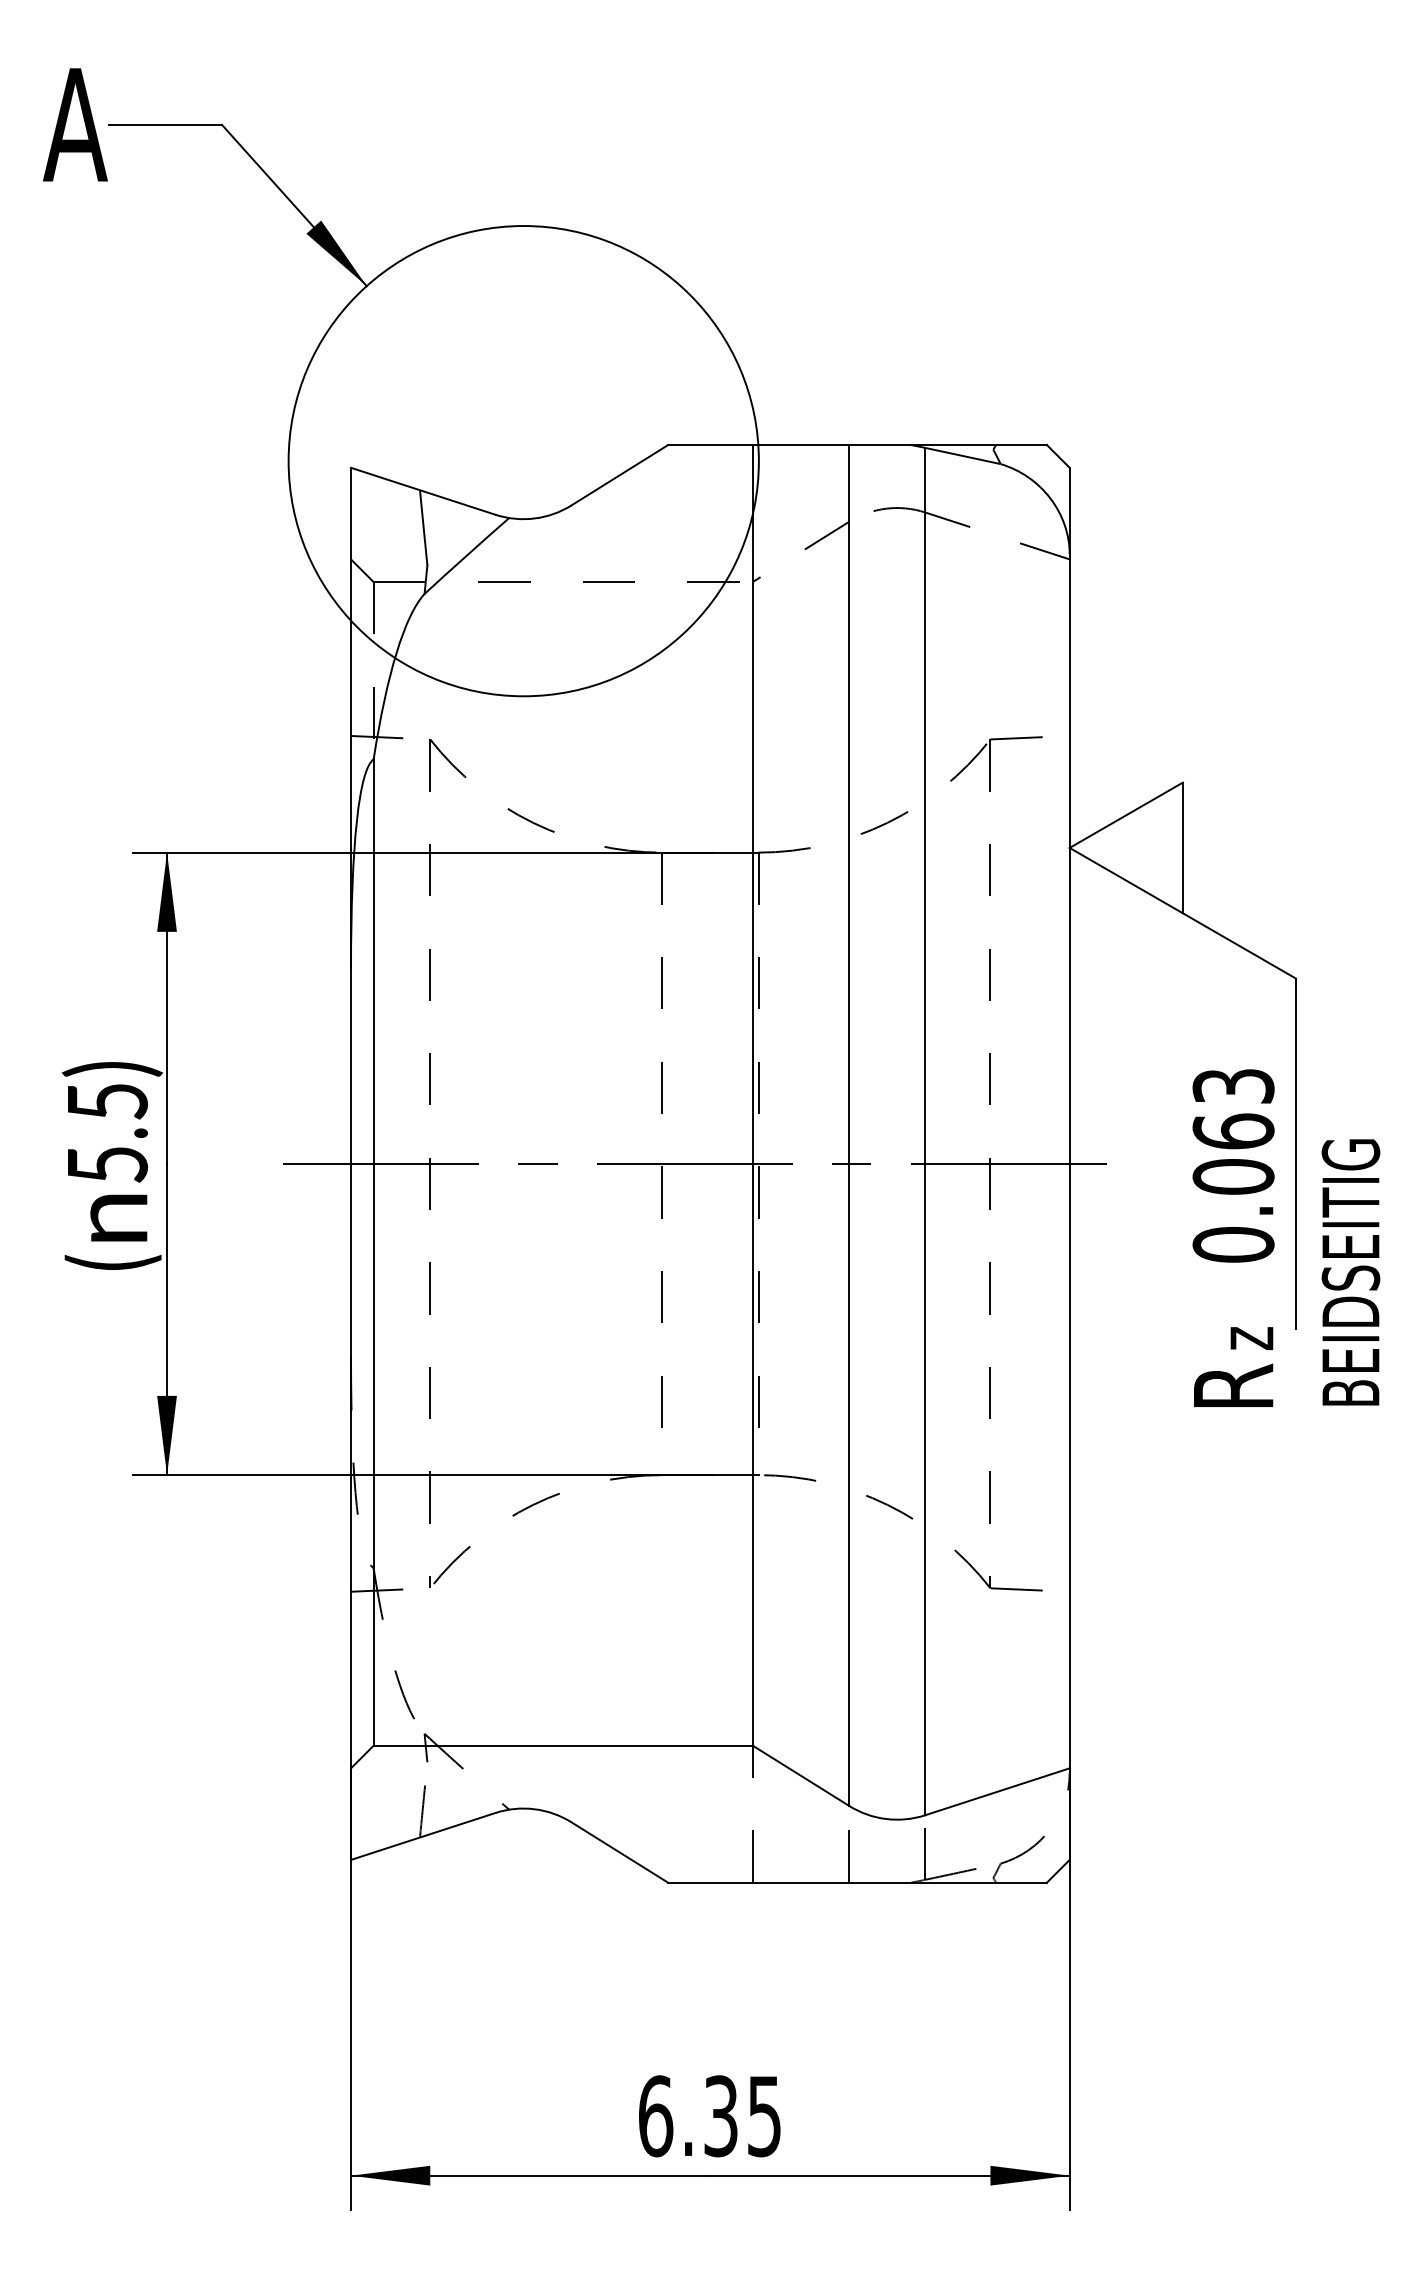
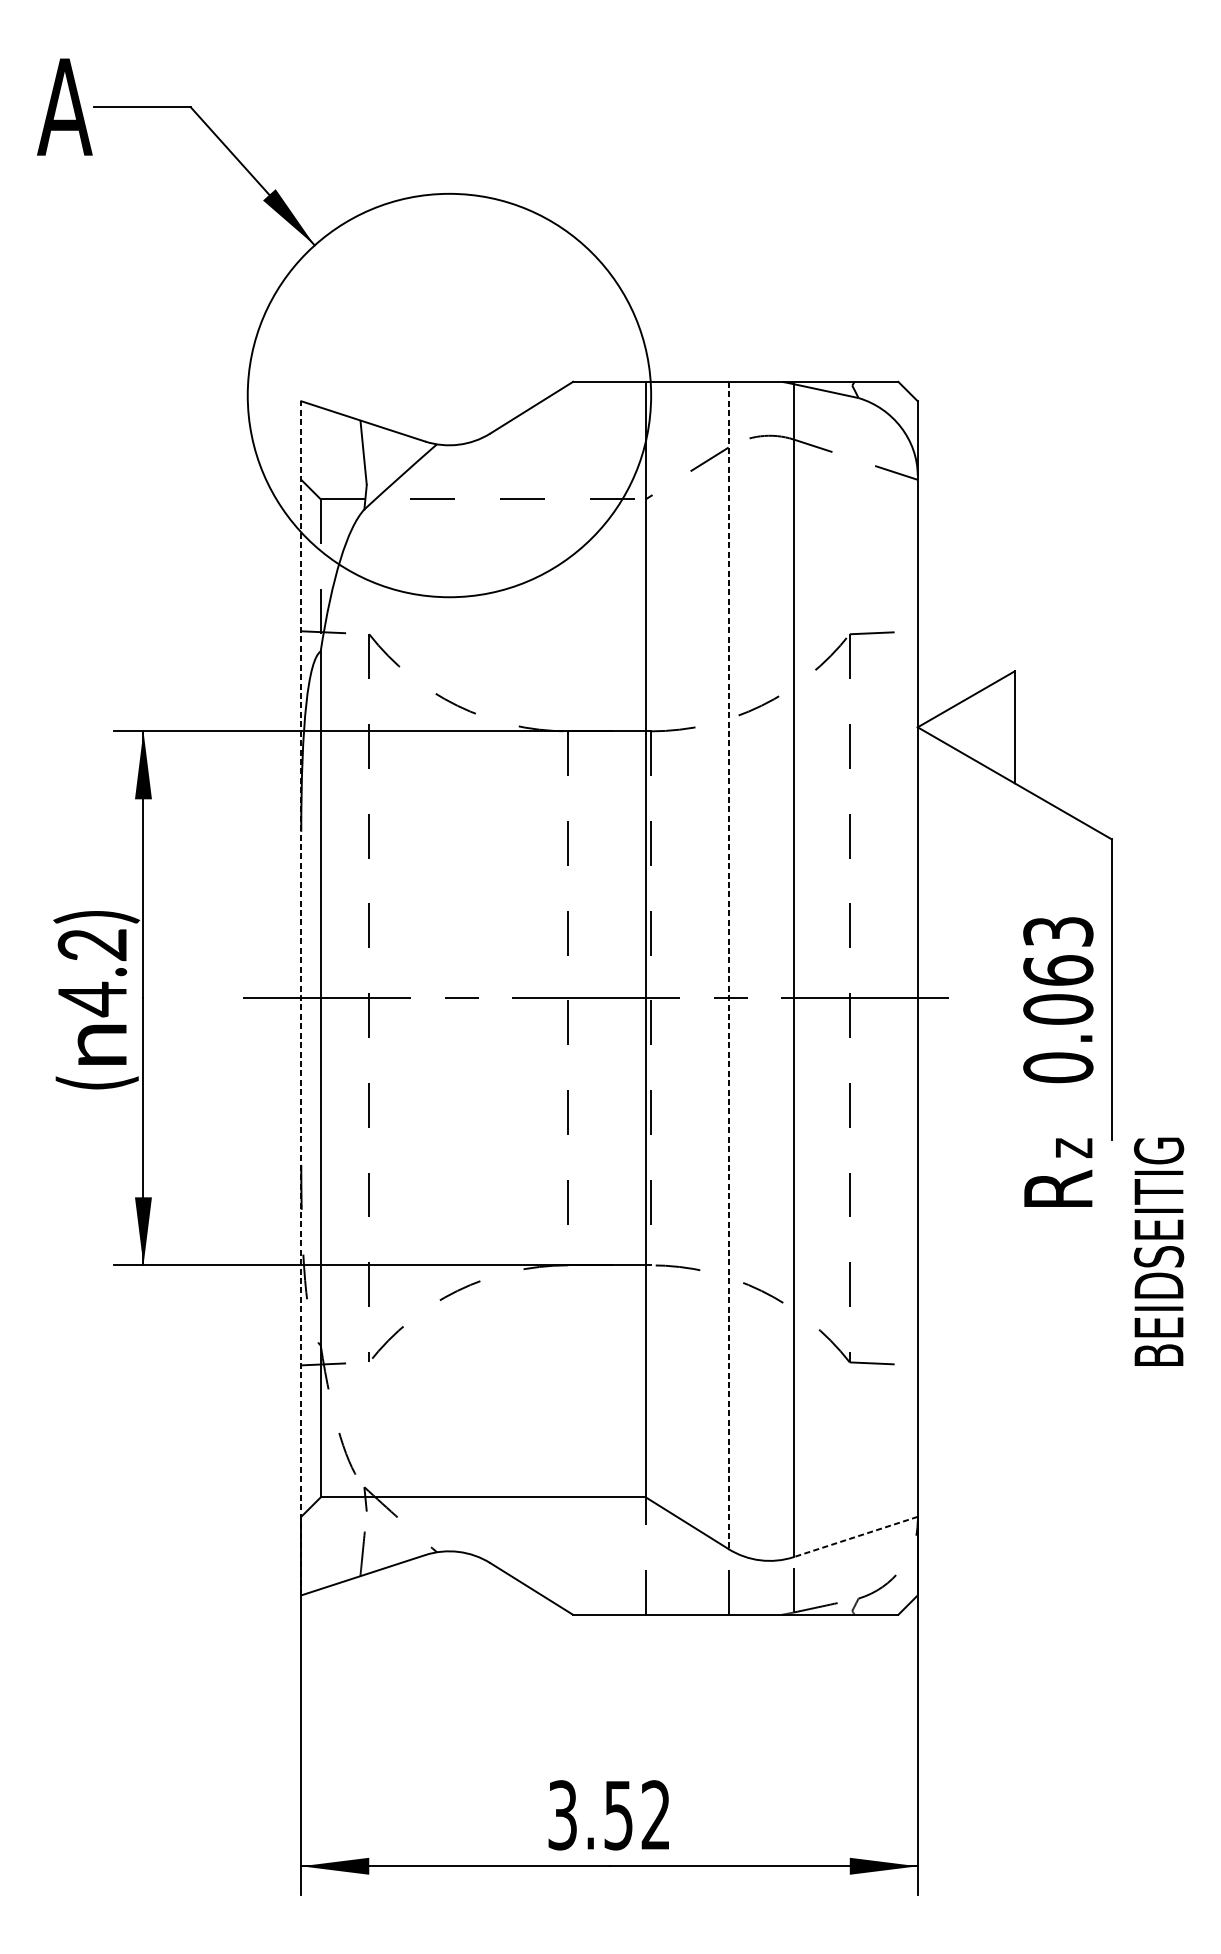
line: (849, 1126) -> (728, 966), solid -> dashed
text: (107, 1134) -> (92, 973), 5.5) -> 4.2)
line: (351, 1163) -> (301, 998), solid -> dashed
text: (1350, 1272) -> (1158, 1251), moved
line: (997, 1791) -> (855, 1536), solid -> dashed
text: (709, 2116) -> (608, 1815), 6.35 -> 3.52

